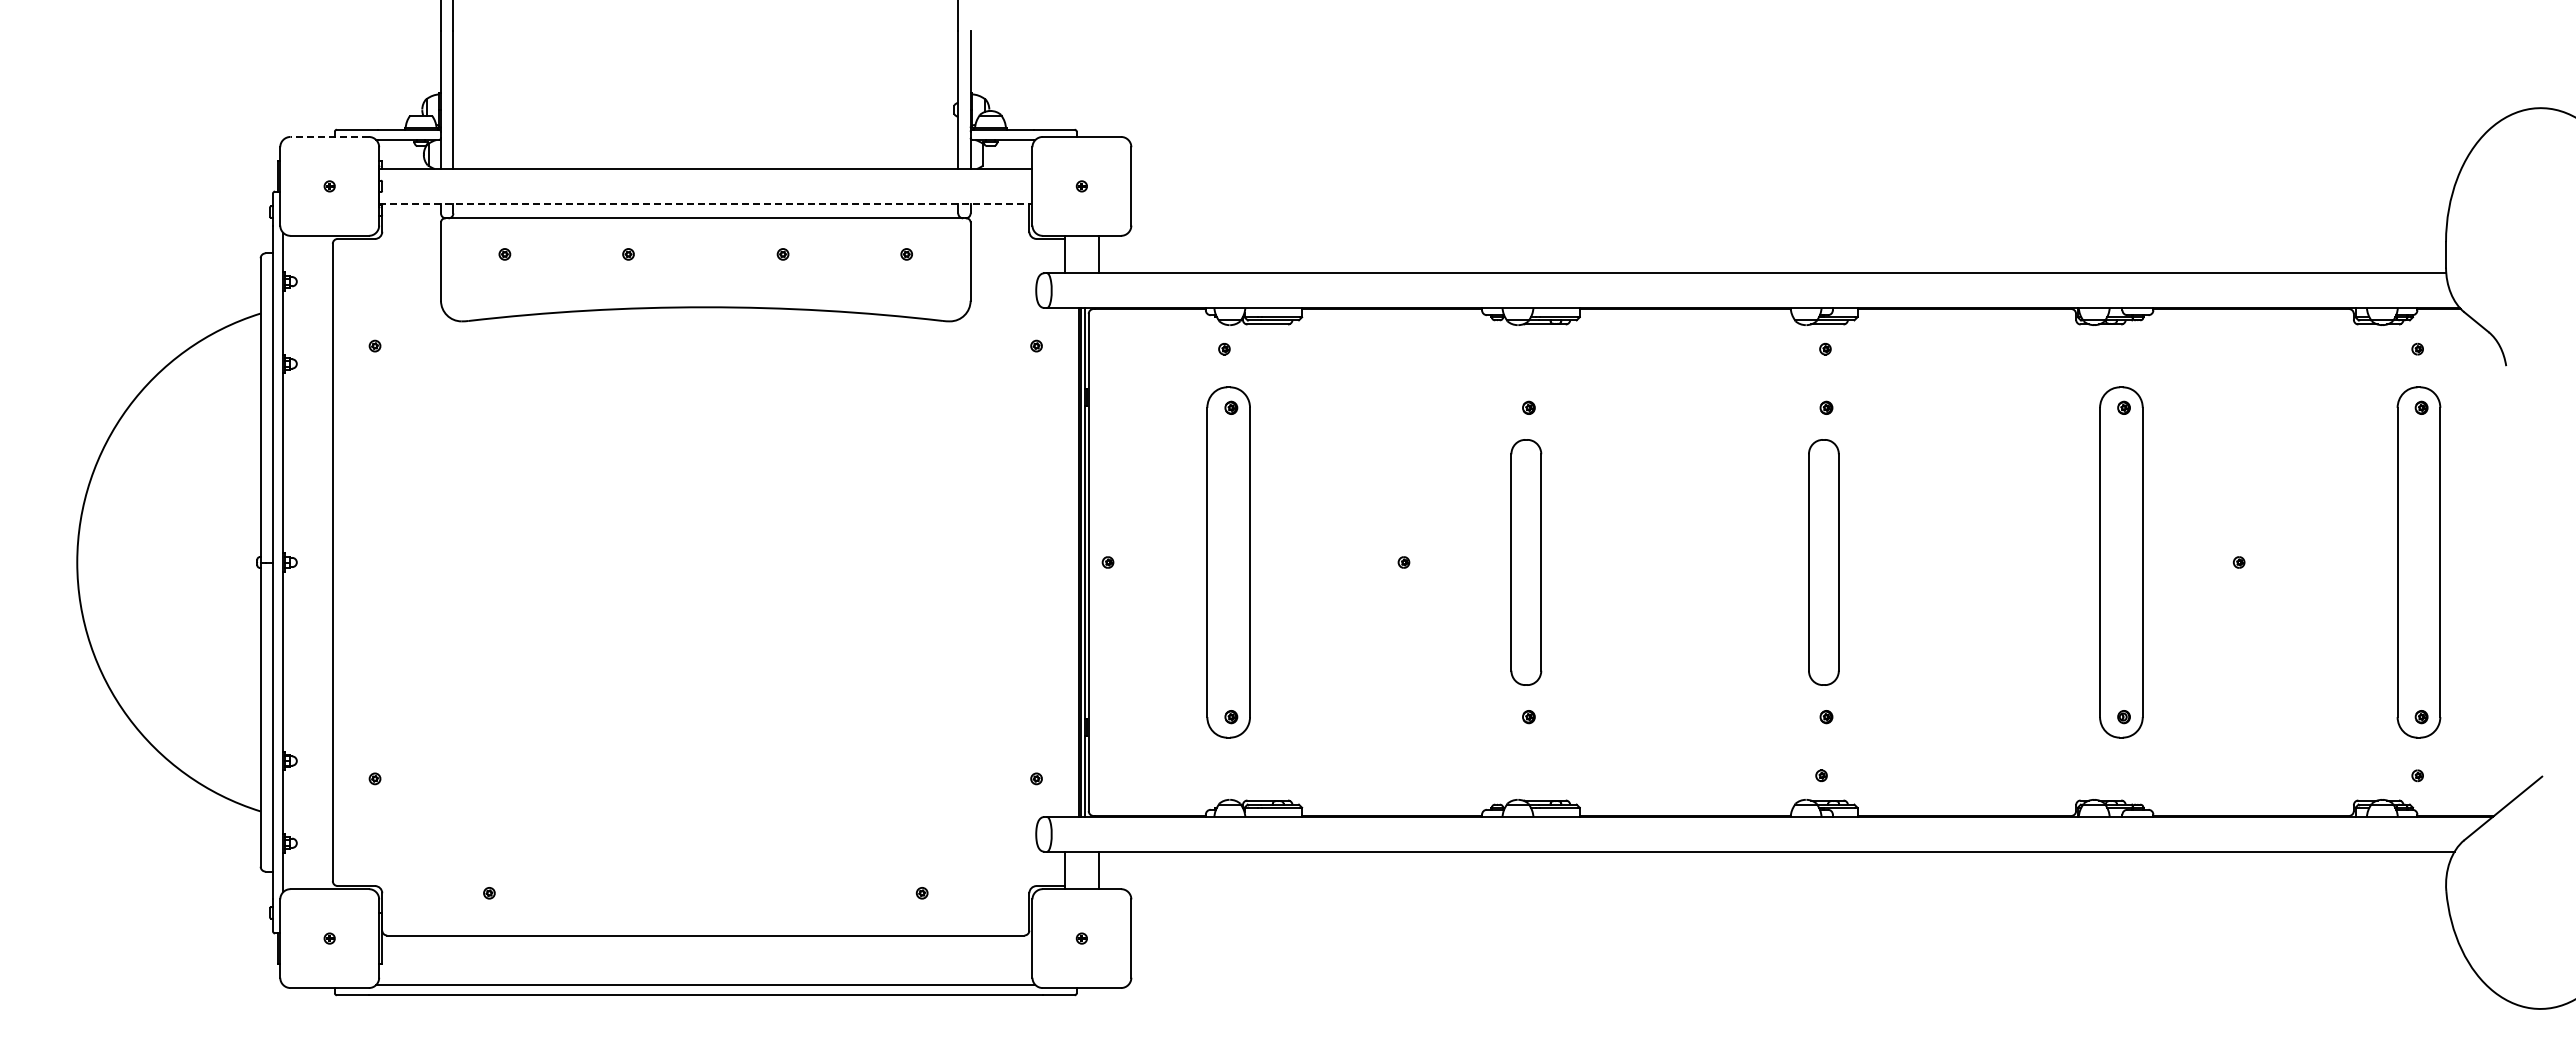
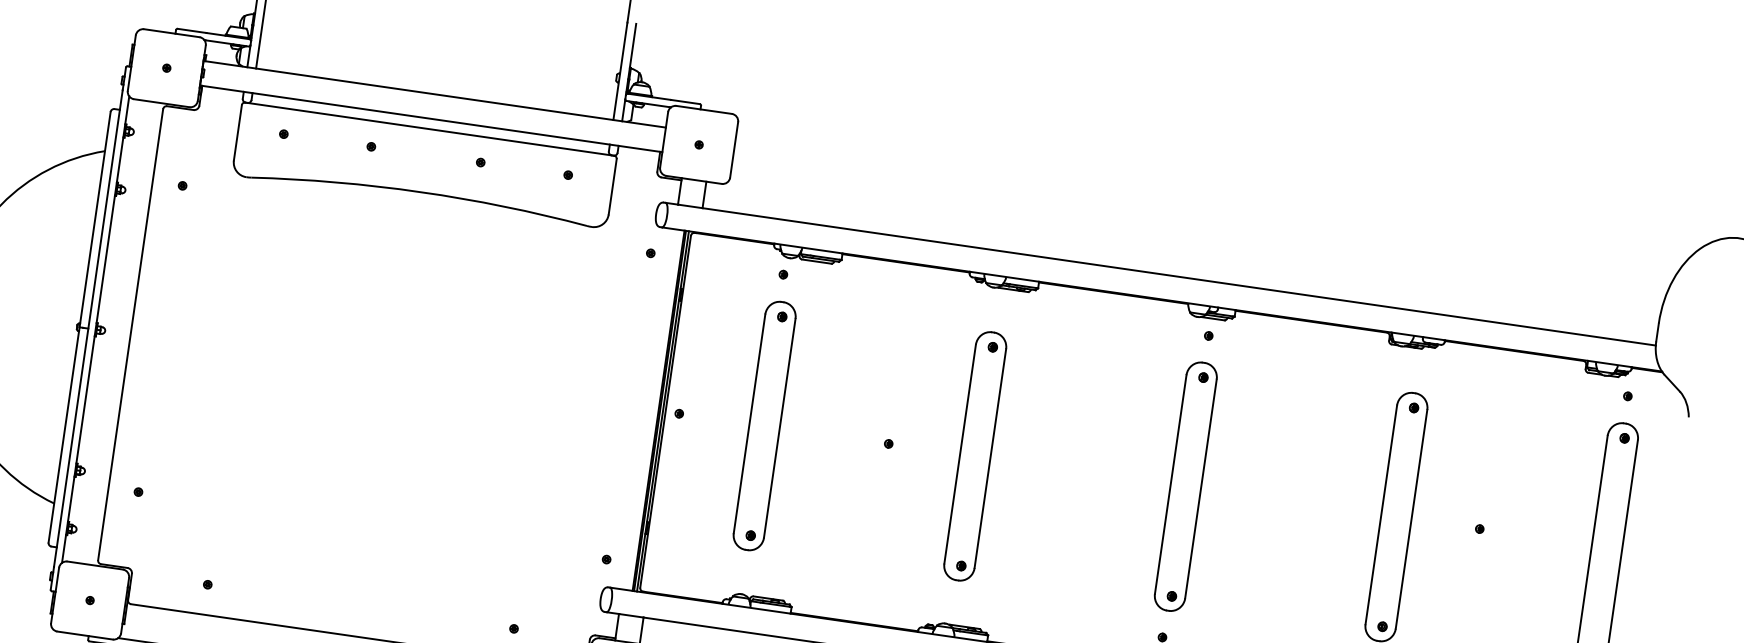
line: (329, 136) -> (171, 32), dashed -> solid
line: (705, 203) -> (431, 118), dashed -> solid
part: (1526, 562) -> (975, 456), size x1.43
part: (1823, 562) -> (1185, 486), size x1.43

